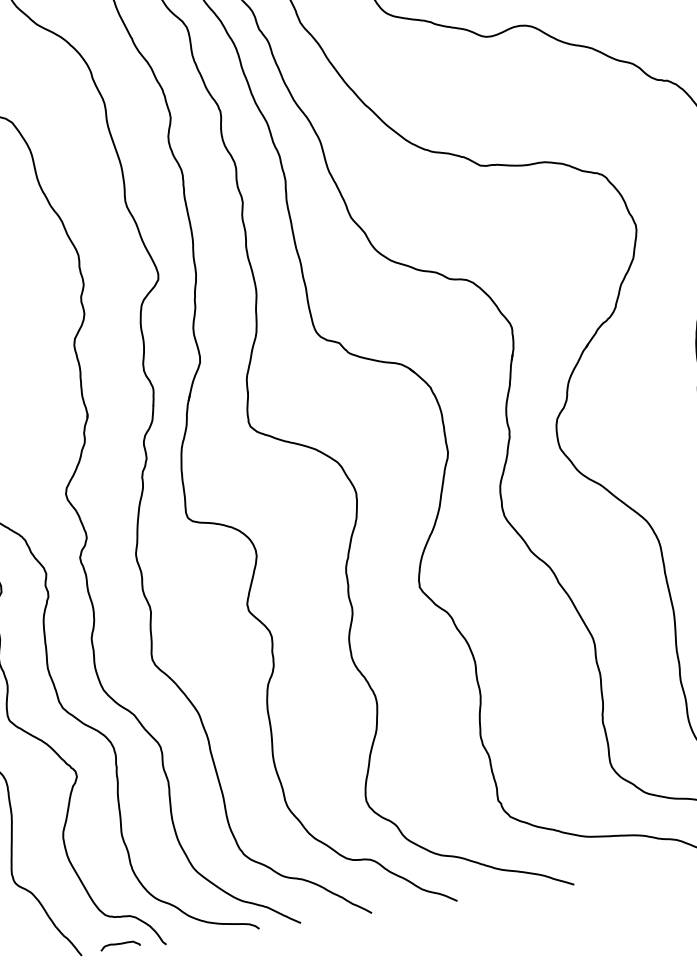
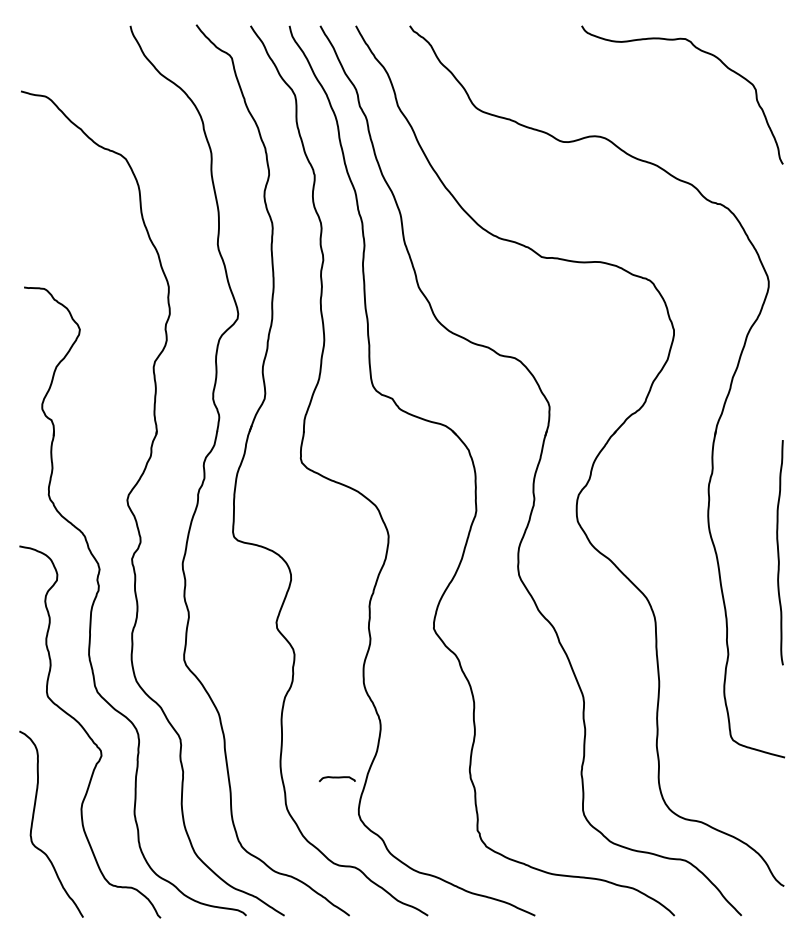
curve: (119, 944) -> (336, 778), moved

